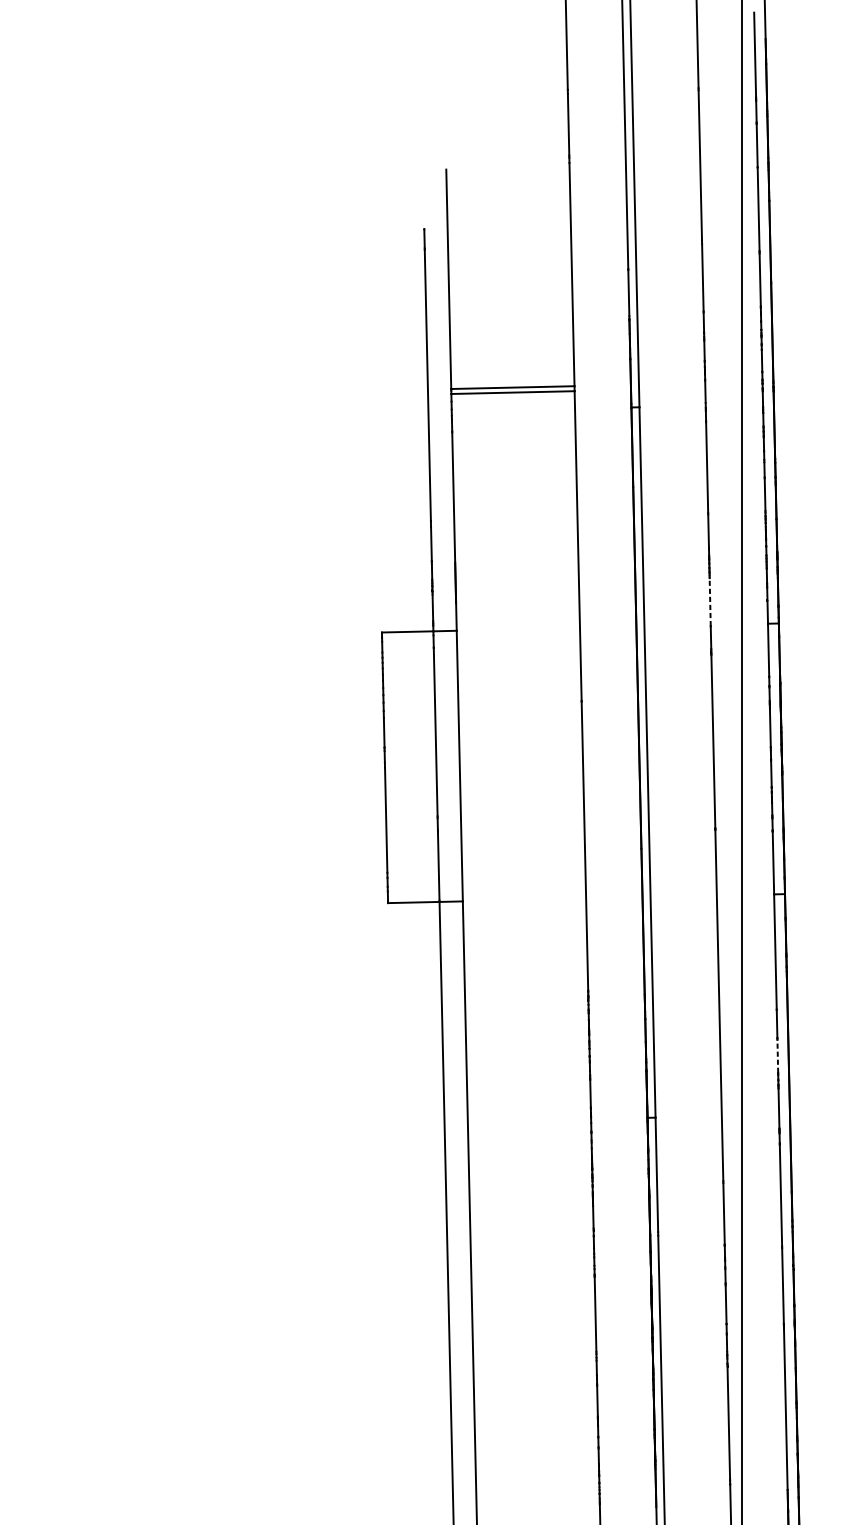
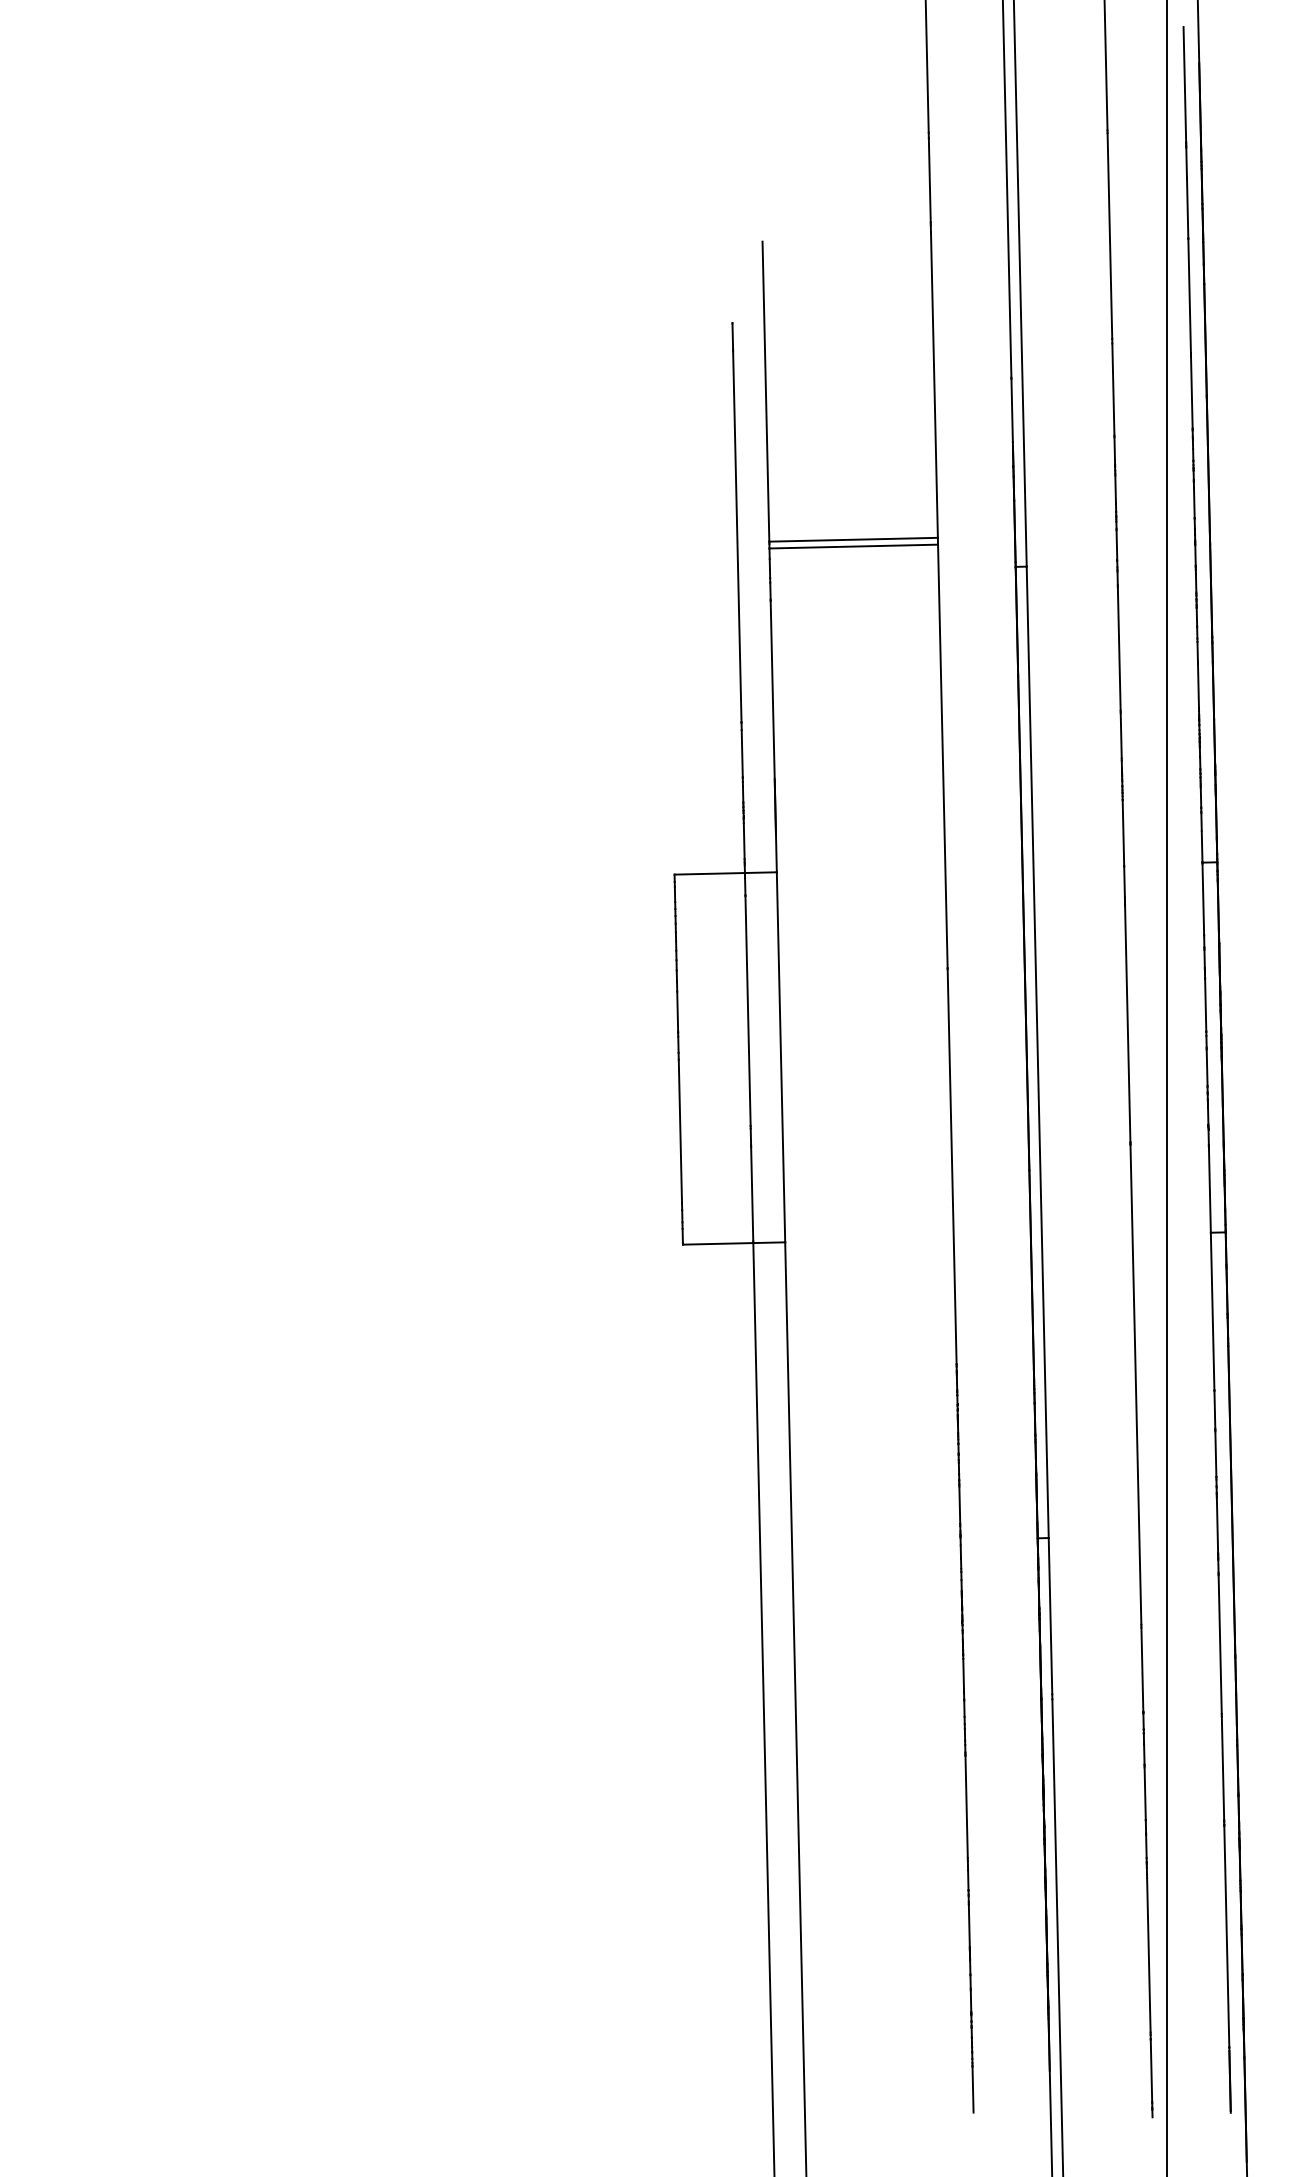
line: (710, 602) -> (1123, 833), dashed -> solid
line: (777, 1056) -> (1215, 1454), dashed -> solid

